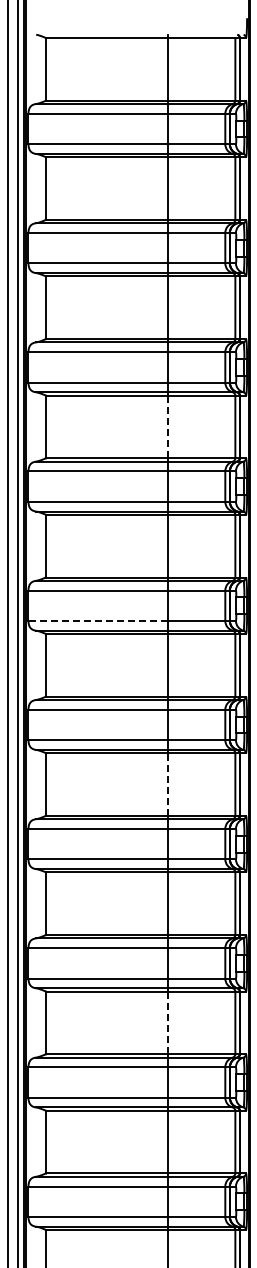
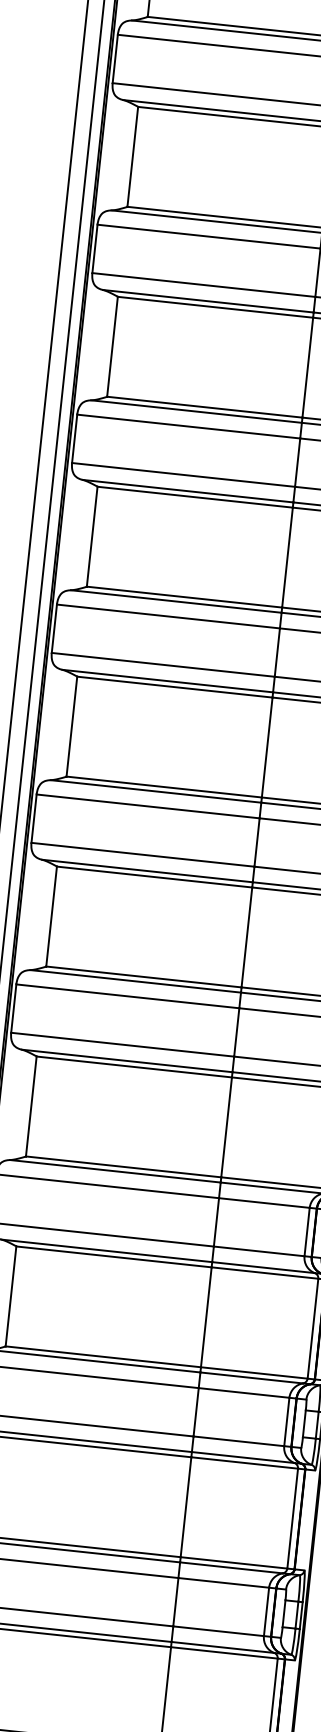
line: (168, 426) -> (287, 556), dashed -> solid
line: (98, 620) -> (143, 854), dashed -> solid
line: (168, 784) -> (226, 1127), dashed -> solid
line: (168, 1022) -> (186, 1506), dashed -> solid

